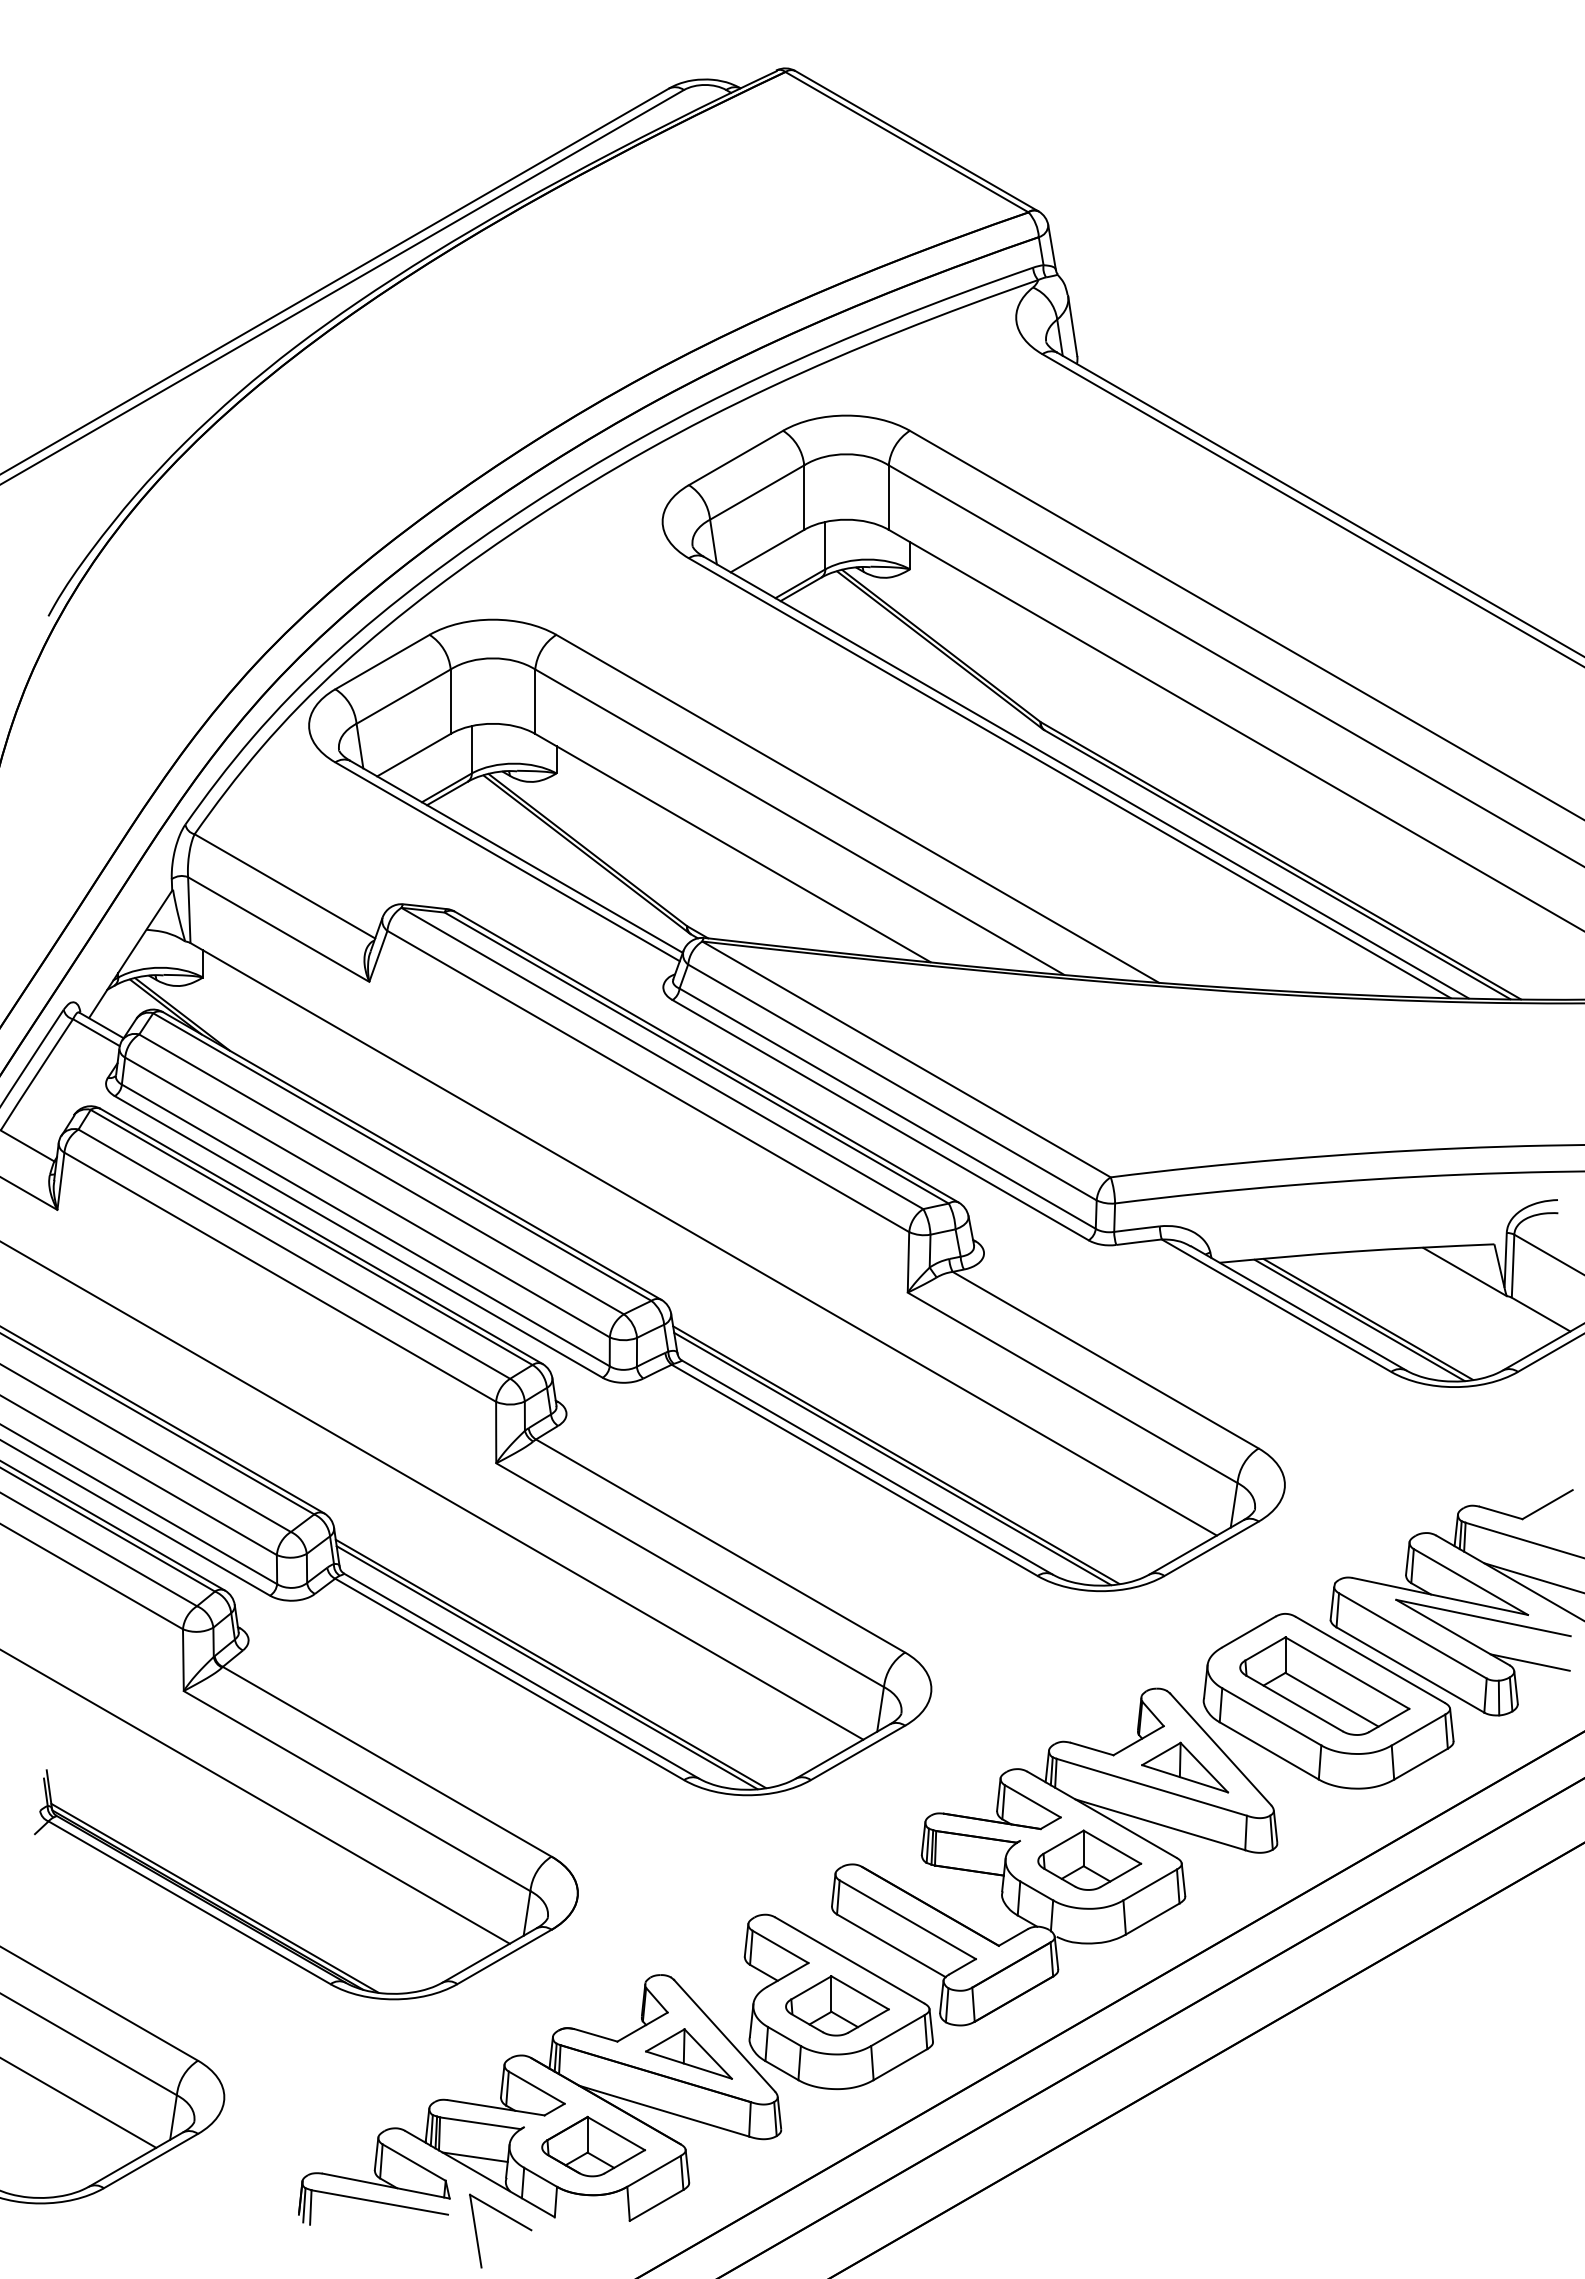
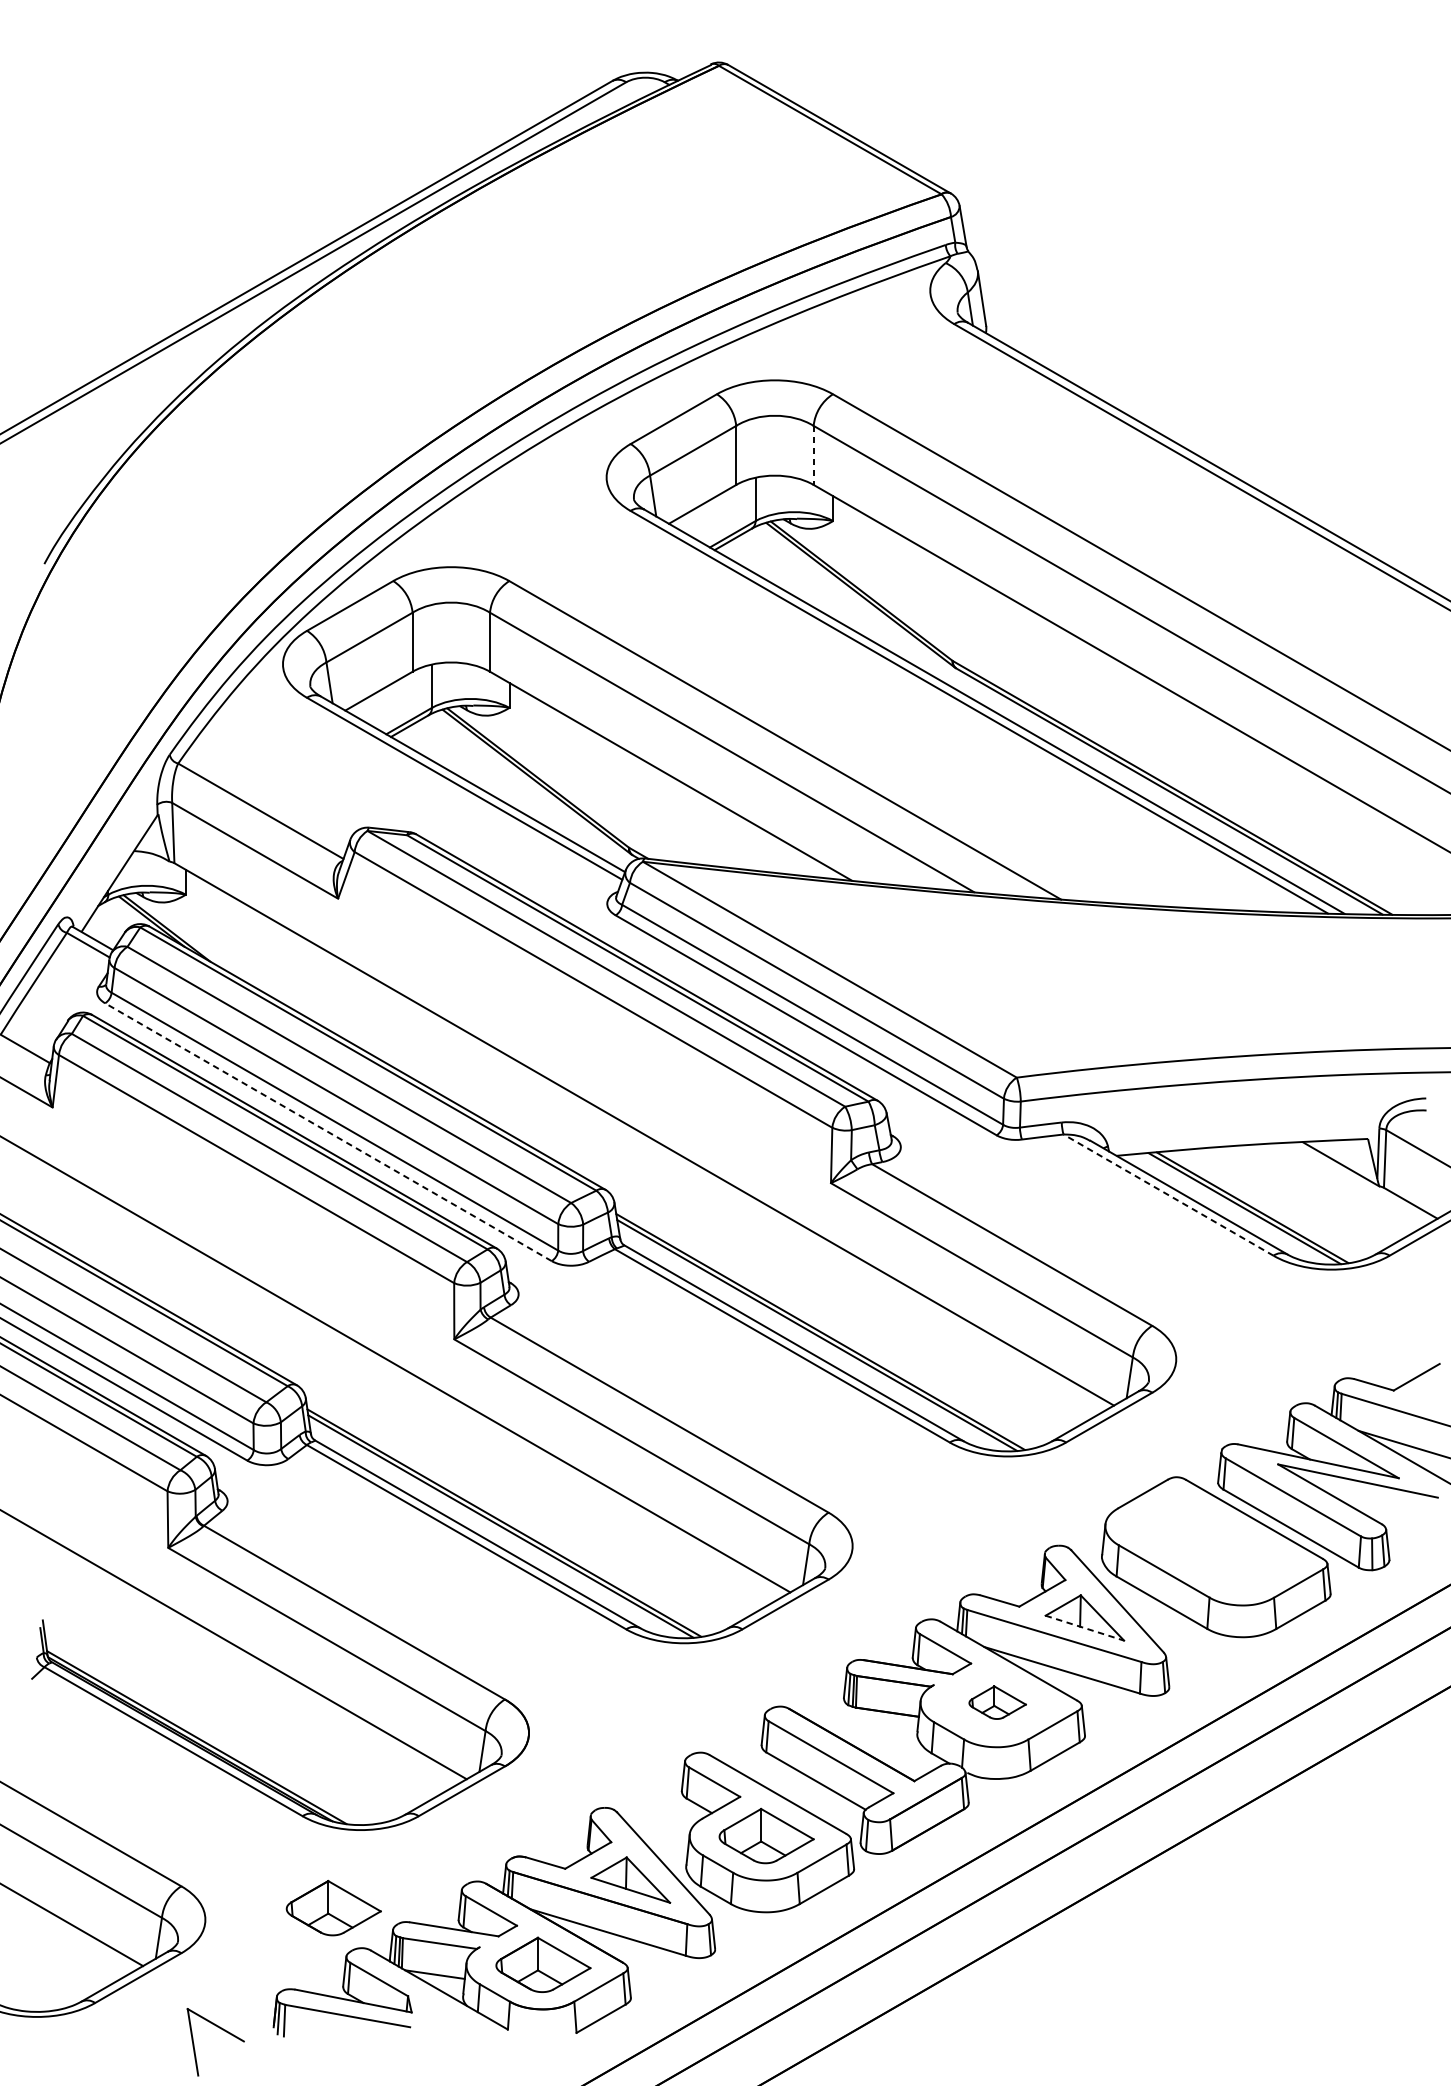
line: (888, 498) -> (813, 456), solid -> dashed
line: (358, 1236) -> (328, 1131), solid -> dashed
line: (1276, 1305) -> (1168, 1194), solid -> dashed
line: (1529, 1662) -> (1400, 1521), removed
part: (1324, 1685) -> (1212, 1542), removed
line: (1185, 1778) -> (1085, 1627), solid -> dashed
part: (1089, 1859) -> (997, 1702), size x0.6
part: (364, 2084) -> (333, 1908), added
part: (508, 2218) -> (222, 2030), moved

